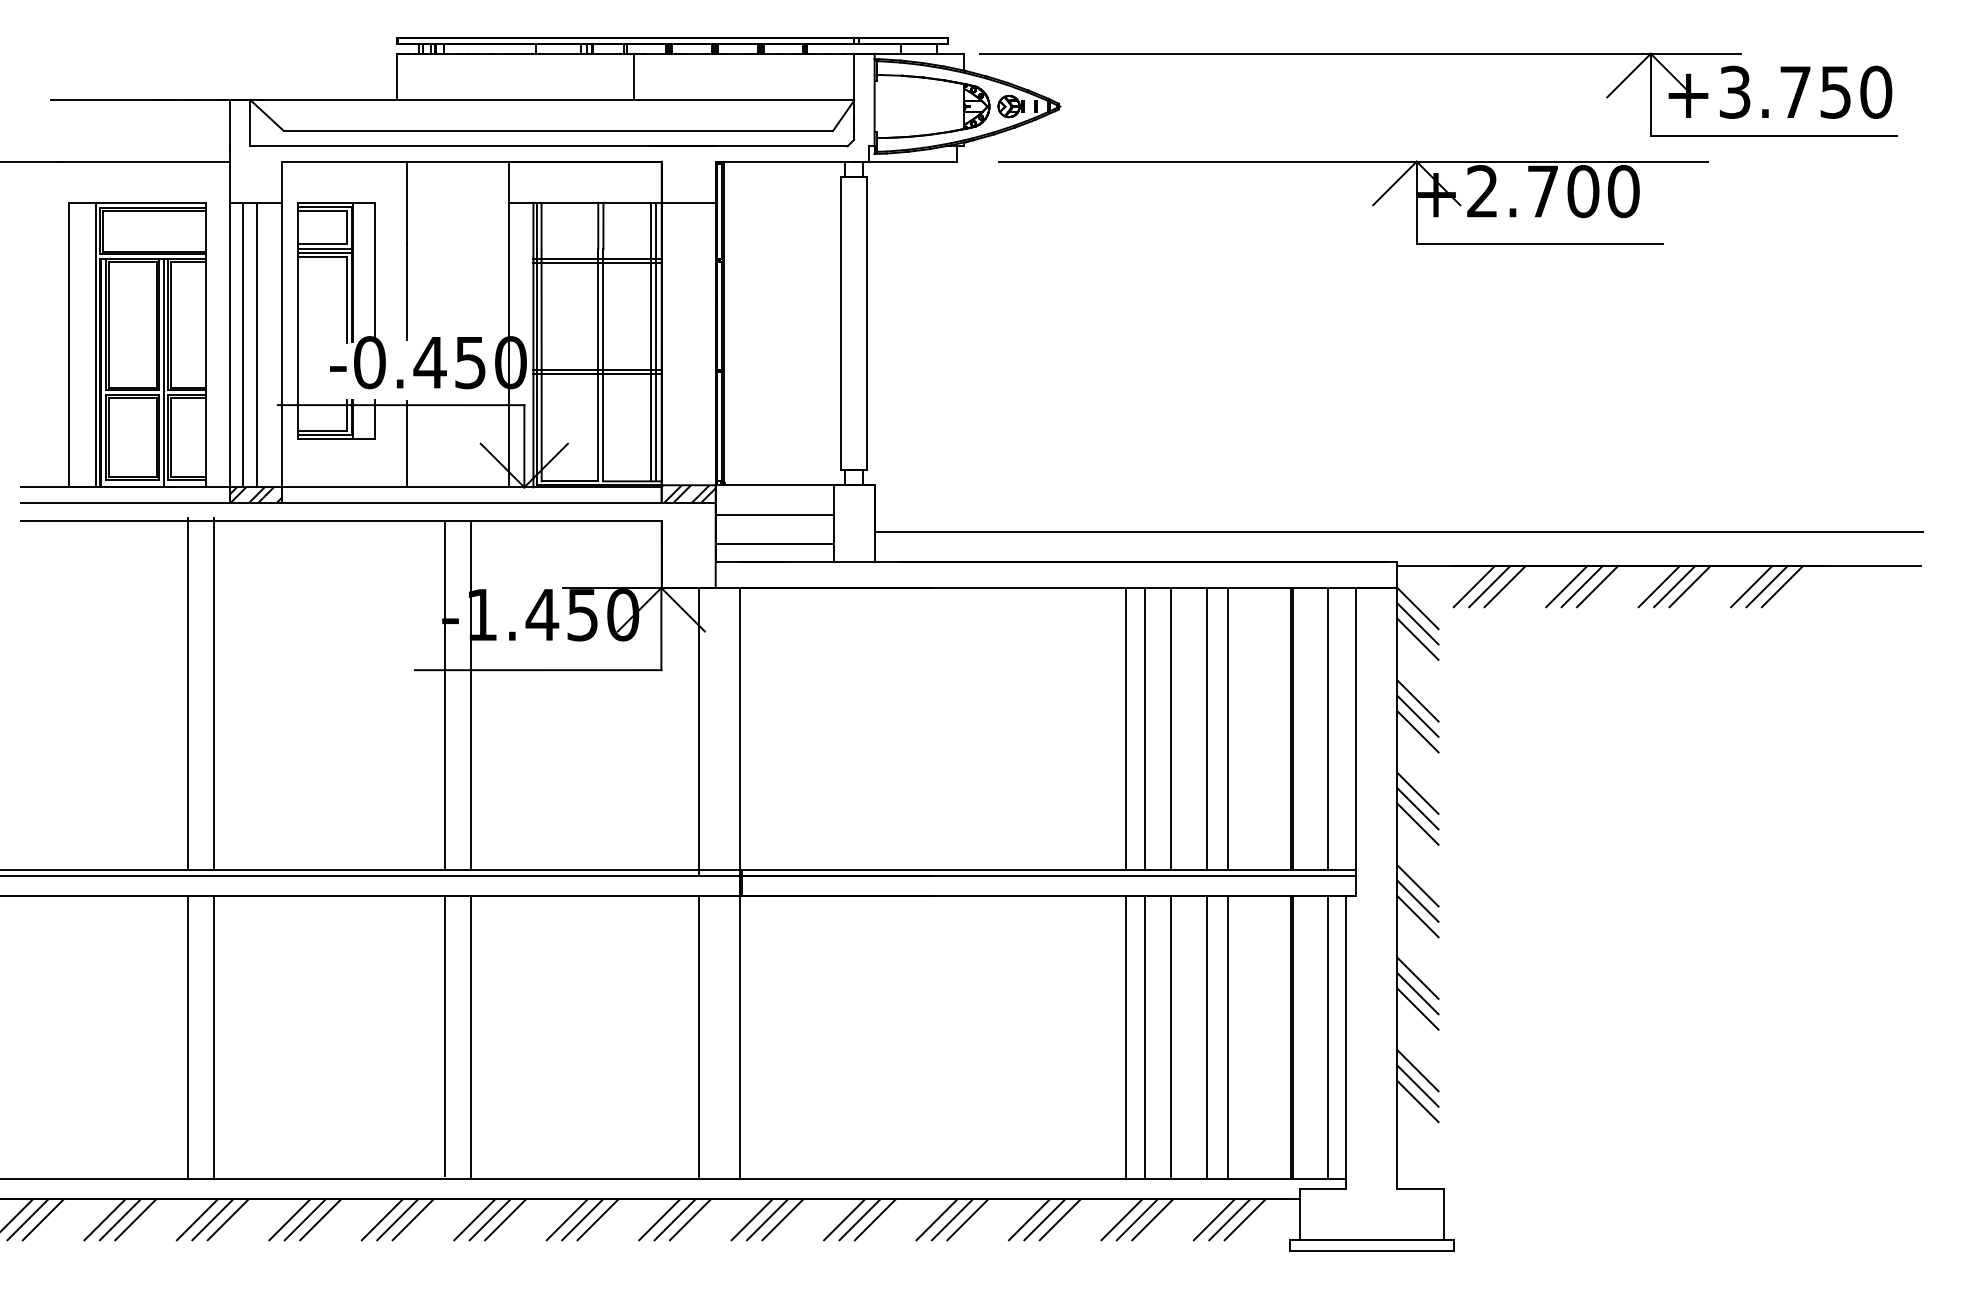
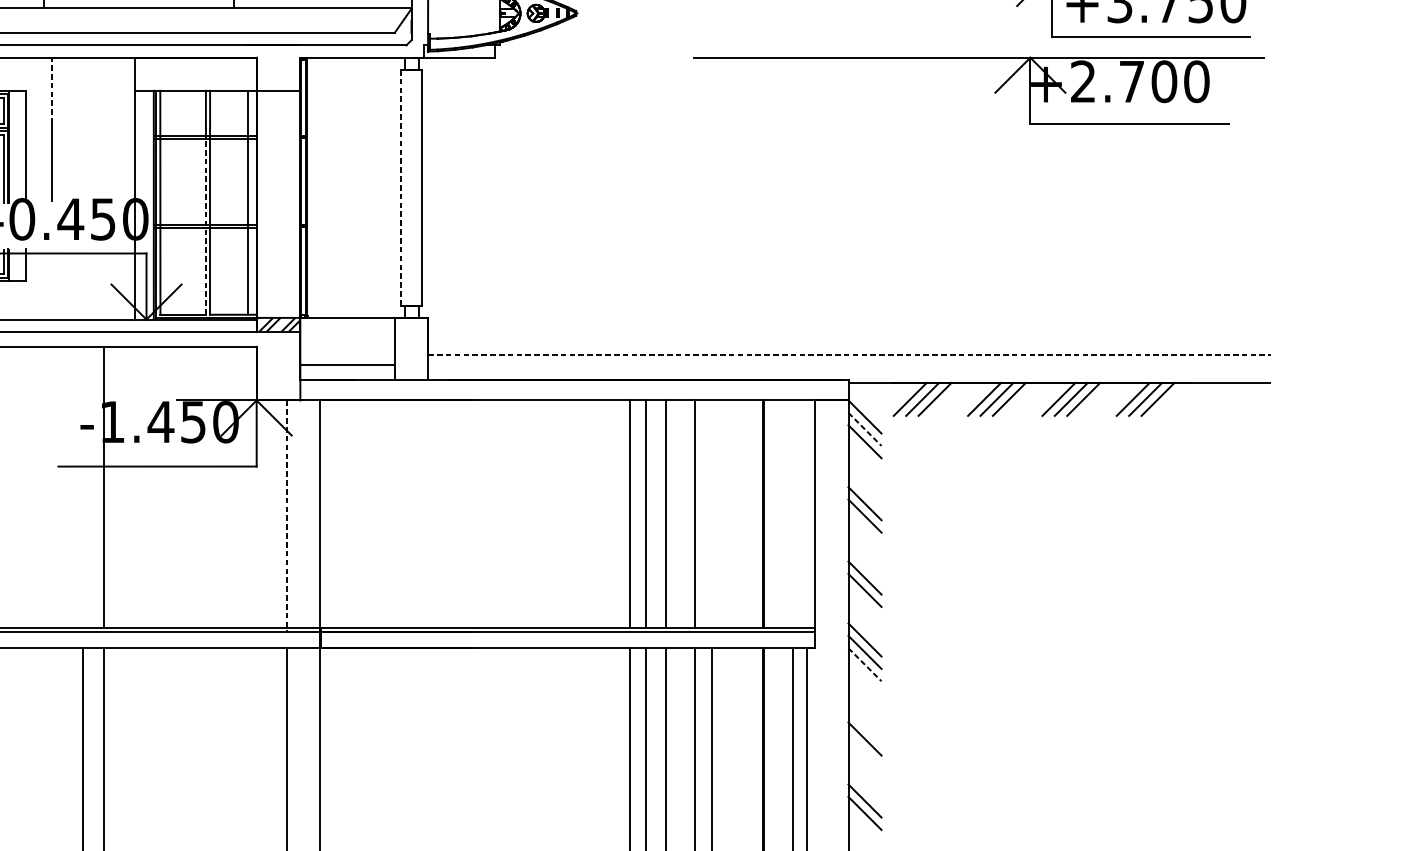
line: (406, 202) -> (51, 90), solid -> dashed
part: (1372, 204) -> (994, 92), moved
line: (841, 323) -> (401, 187), solid -> dashed
line: (656, 341) -> (252, 202), removed
line: (598, 366) -> (206, 222), solid -> dashed
line: (406, 443) -> (51, 284), removed
line: (774, 514) -> (347, 341), removed
line: (1398, 531) -> (849, 355), solid -> dashed
line: (1418, 624) -> (865, 429), solid -> dashed
line: (444, 695) -> (82, 486), removed
line: (1417, 700) -> (864, 490), removed
line: (1228, 729) -> (712, 514), removed
line: (1327, 729) -> (792, 514), removed
line: (698, 731) -> (286, 515), solid -> dashed
line: (1417, 792) -> (864, 564), removed
line: (1418, 917) -> (865, 665), solid -> dashed
line: (1417, 977) -> (864, 713), removed
line: (1417, 993) -> (864, 726), removed
line: (1417, 1070) -> (864, 788), removed

